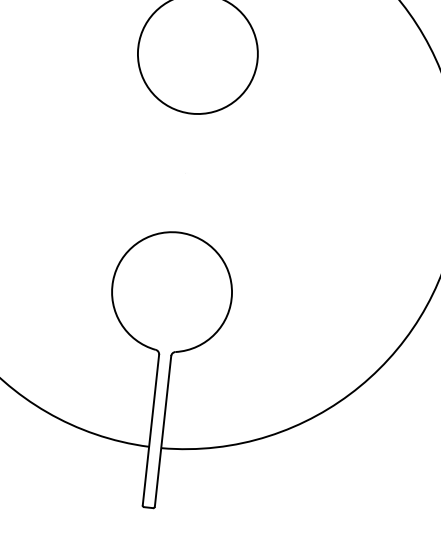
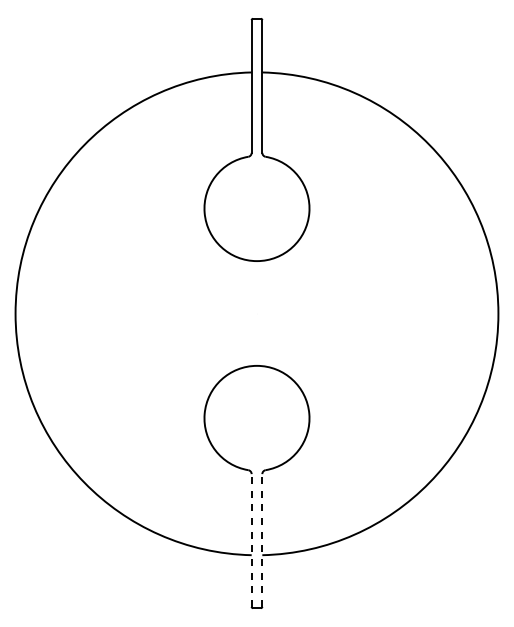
line: (150, 428) -> (251, 539), solid -> dashed
line: (163, 430) -> (262, 539), solid -> dashed

